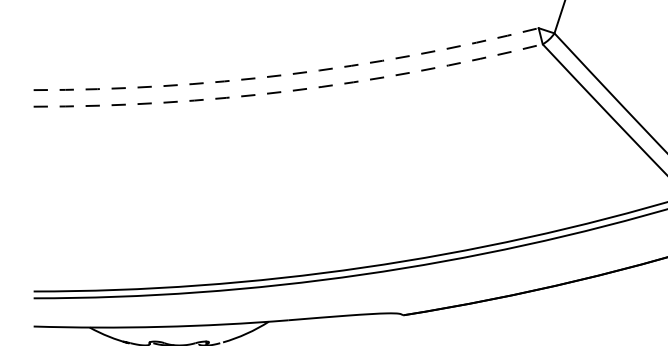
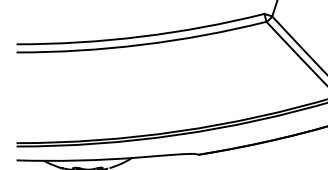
arc: (288, 74) -> (141, 36), dashed -> solid
arc: (290, 90) -> (142, 44), dashed -> solid

